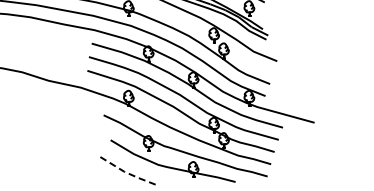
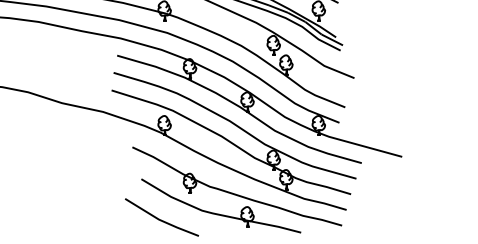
line: (125, 172) -> (160, 220), dashed -> solid

